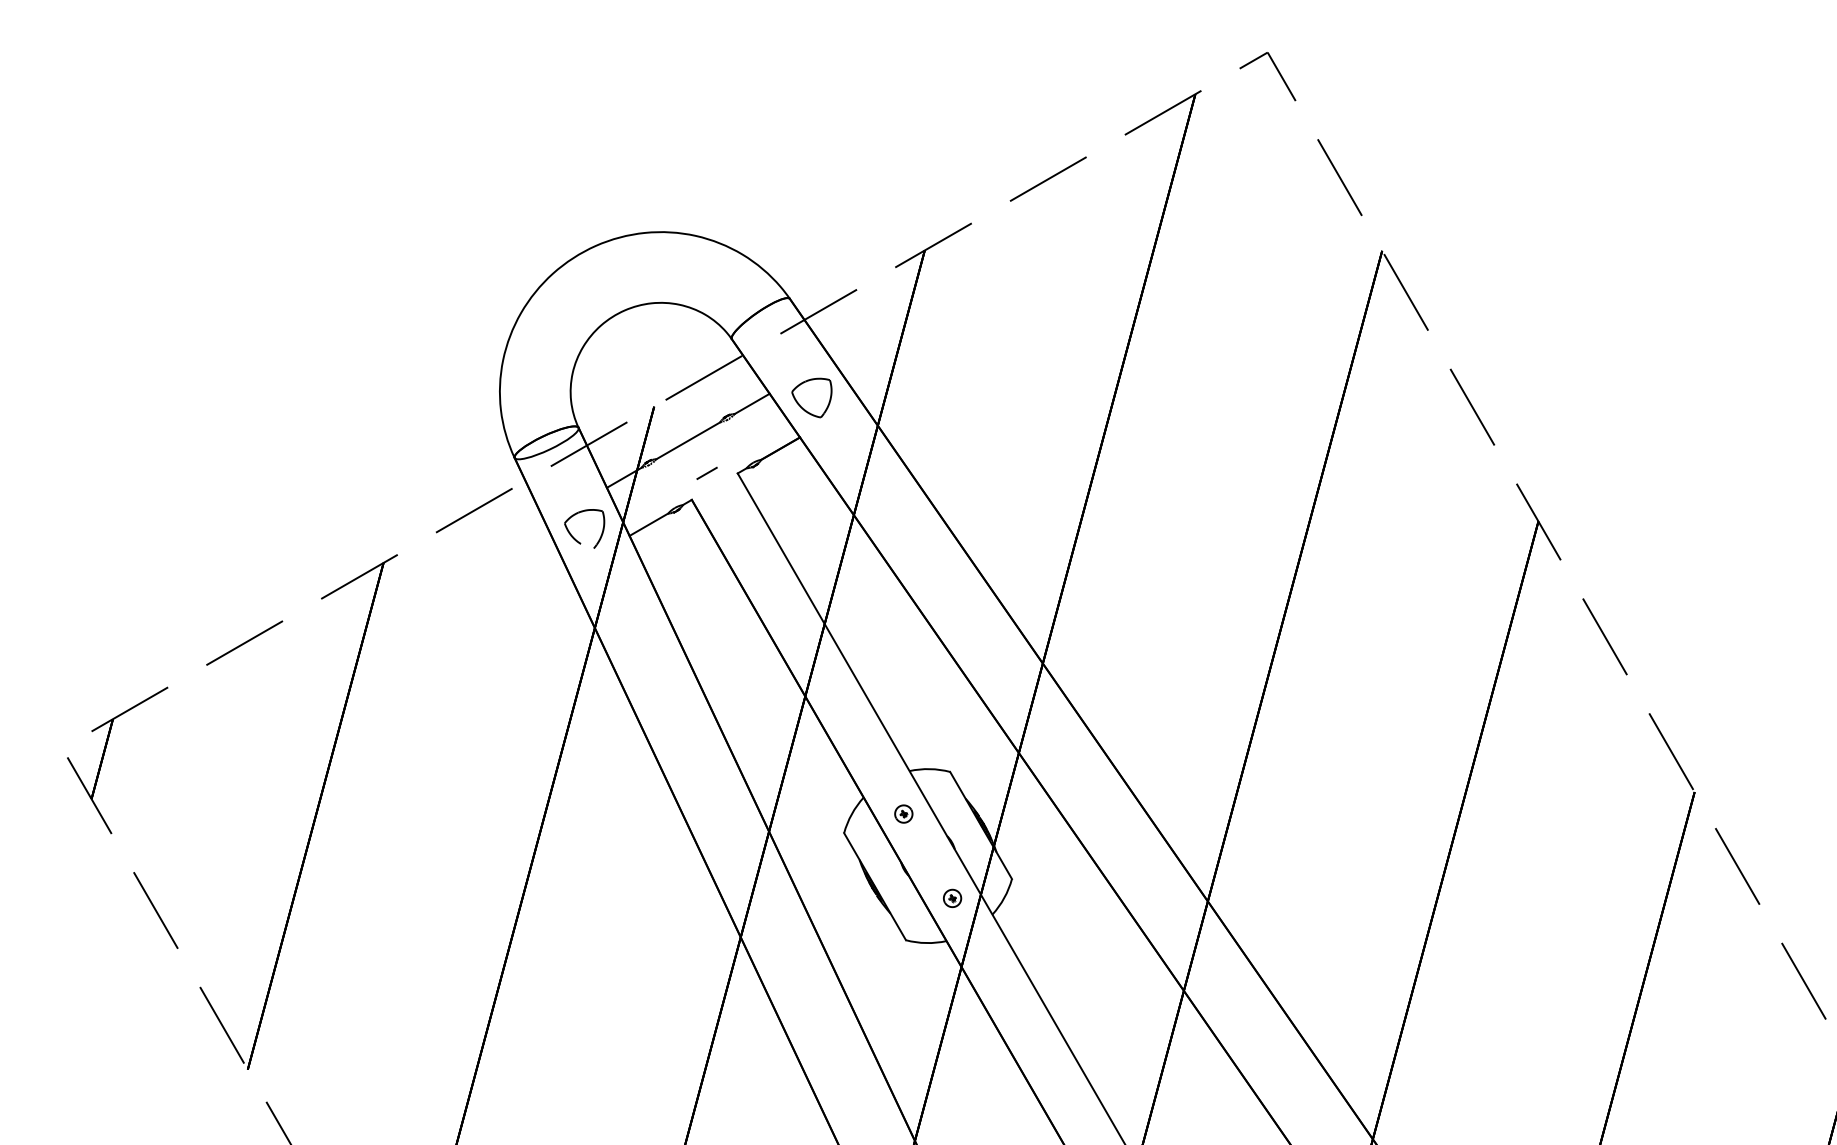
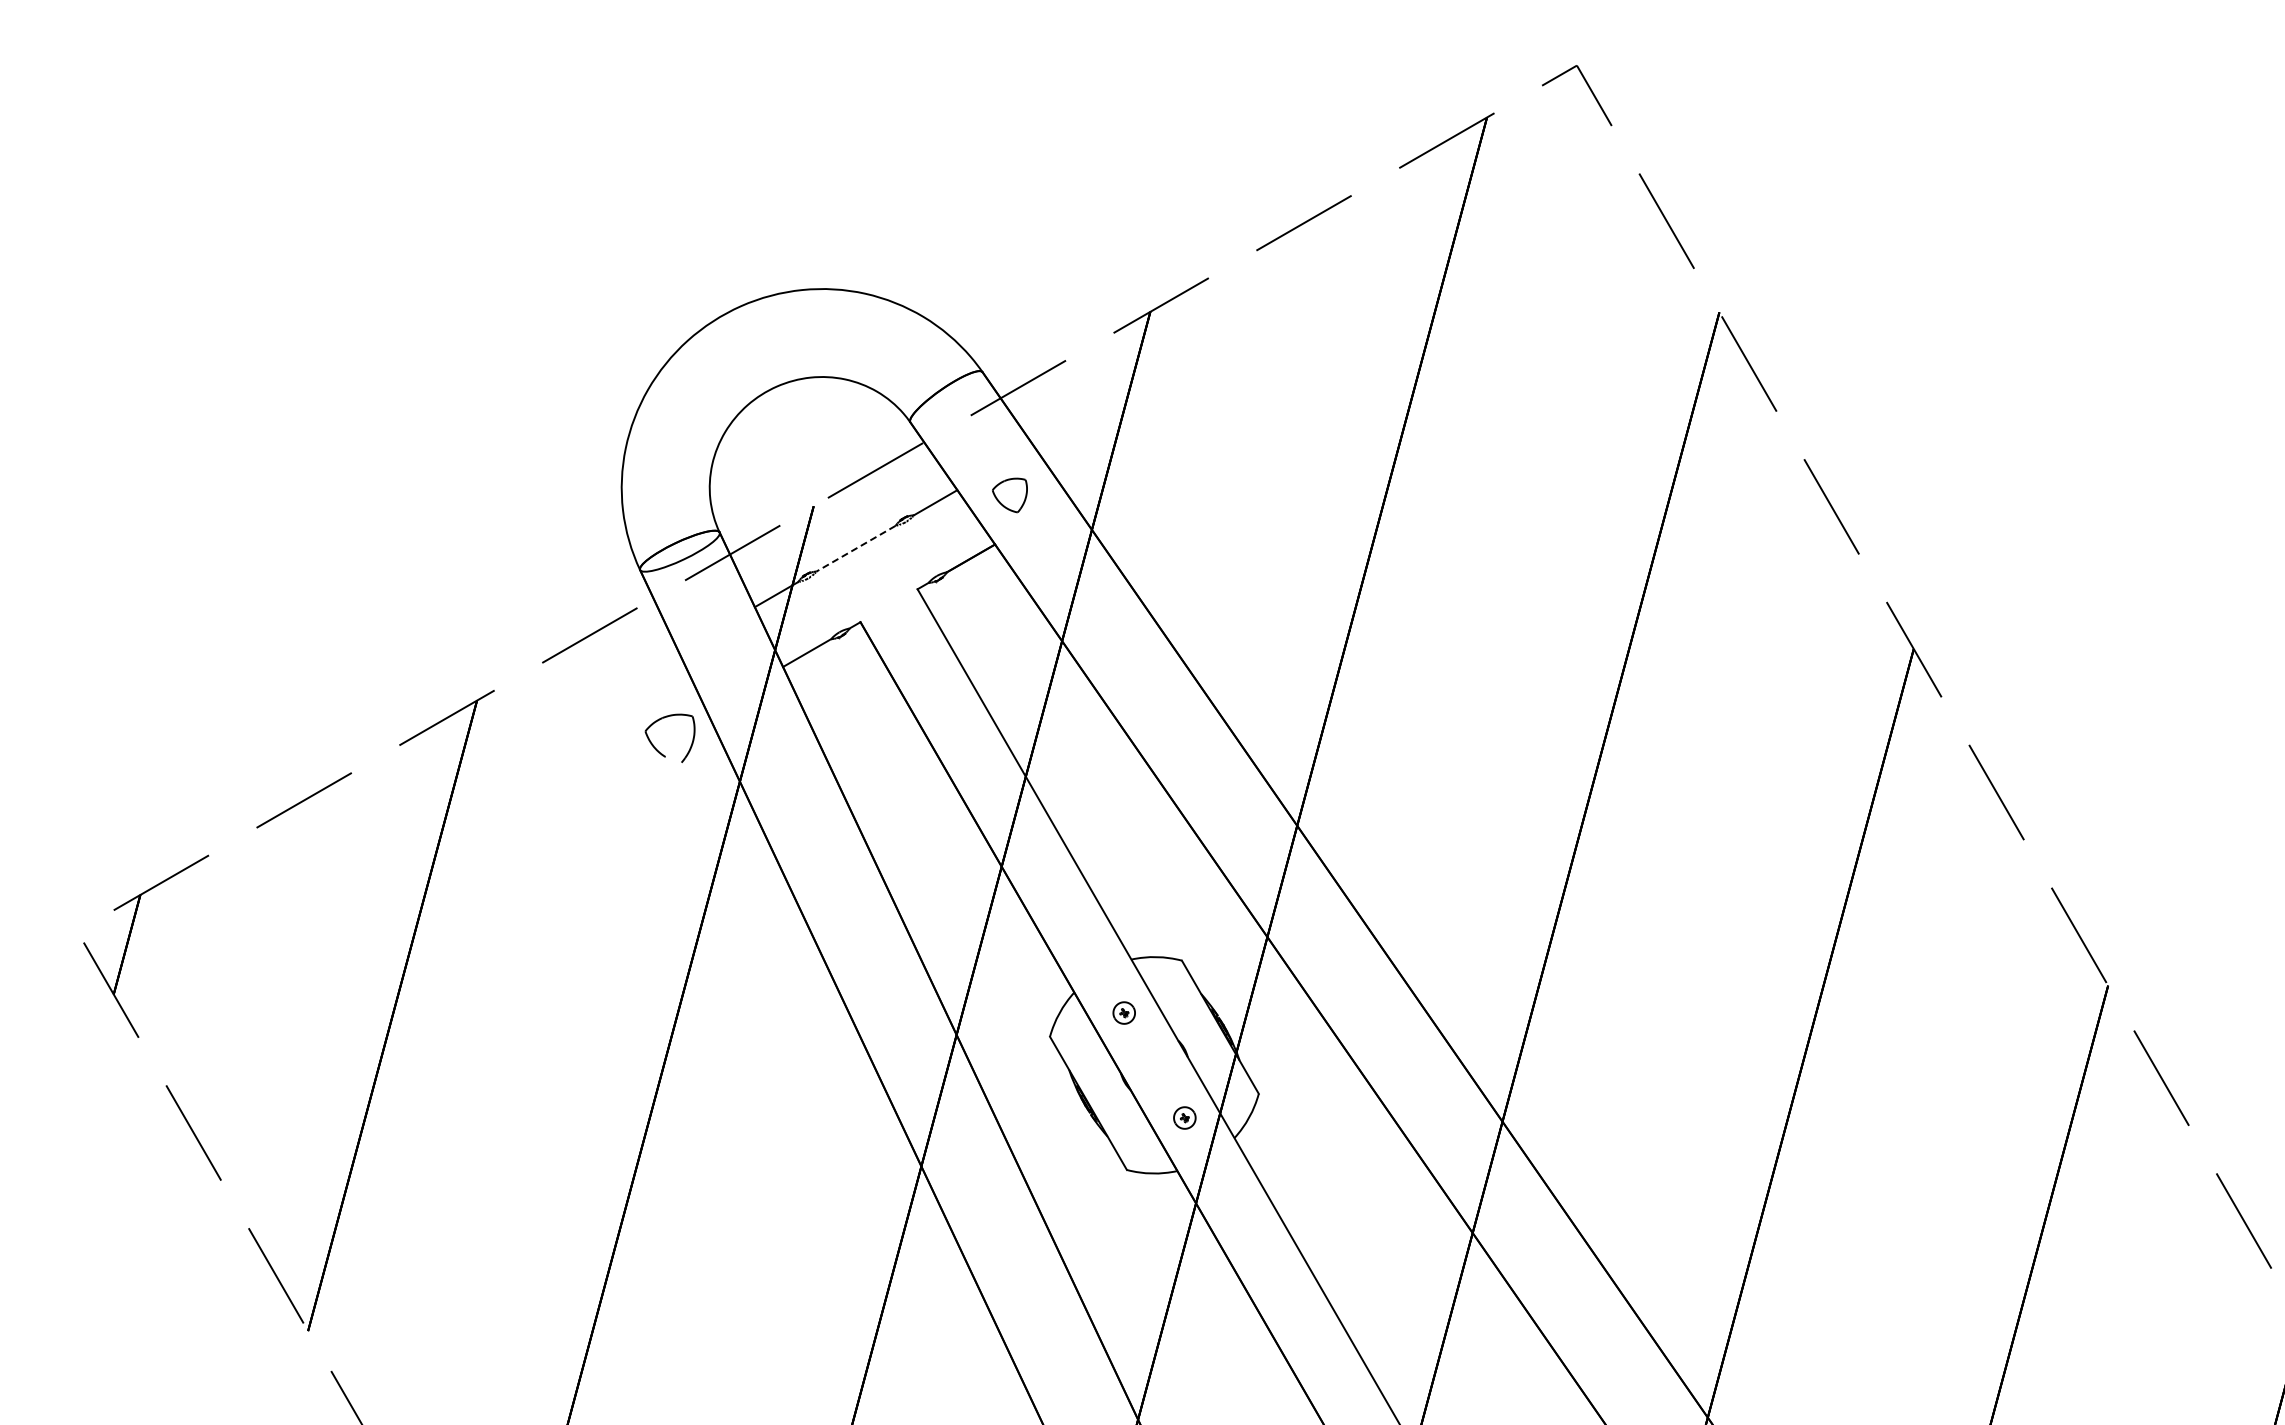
part: (811, 398) -> (1009, 495), size x0.7
line: (687, 440) -> (855, 548), solid -> dashed
line: (707, 473) -> (879, 589), removed
part: (574, 537) -> (657, 749), moved

